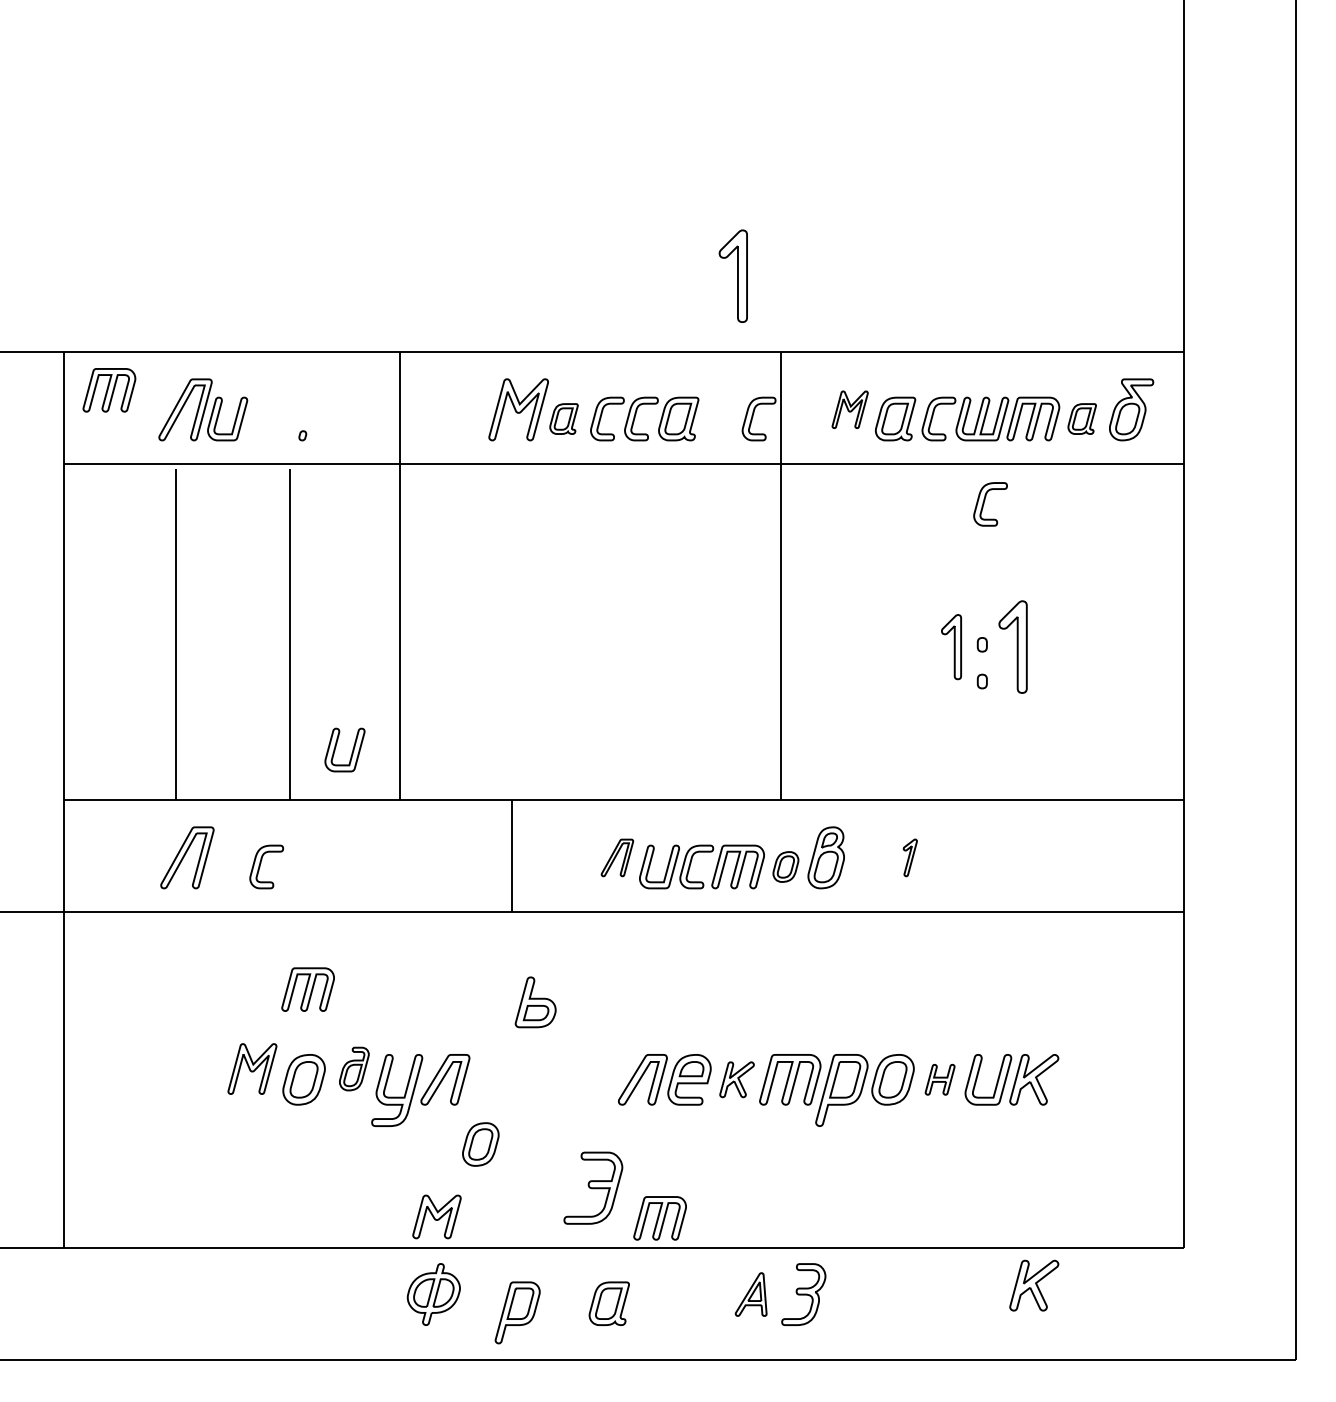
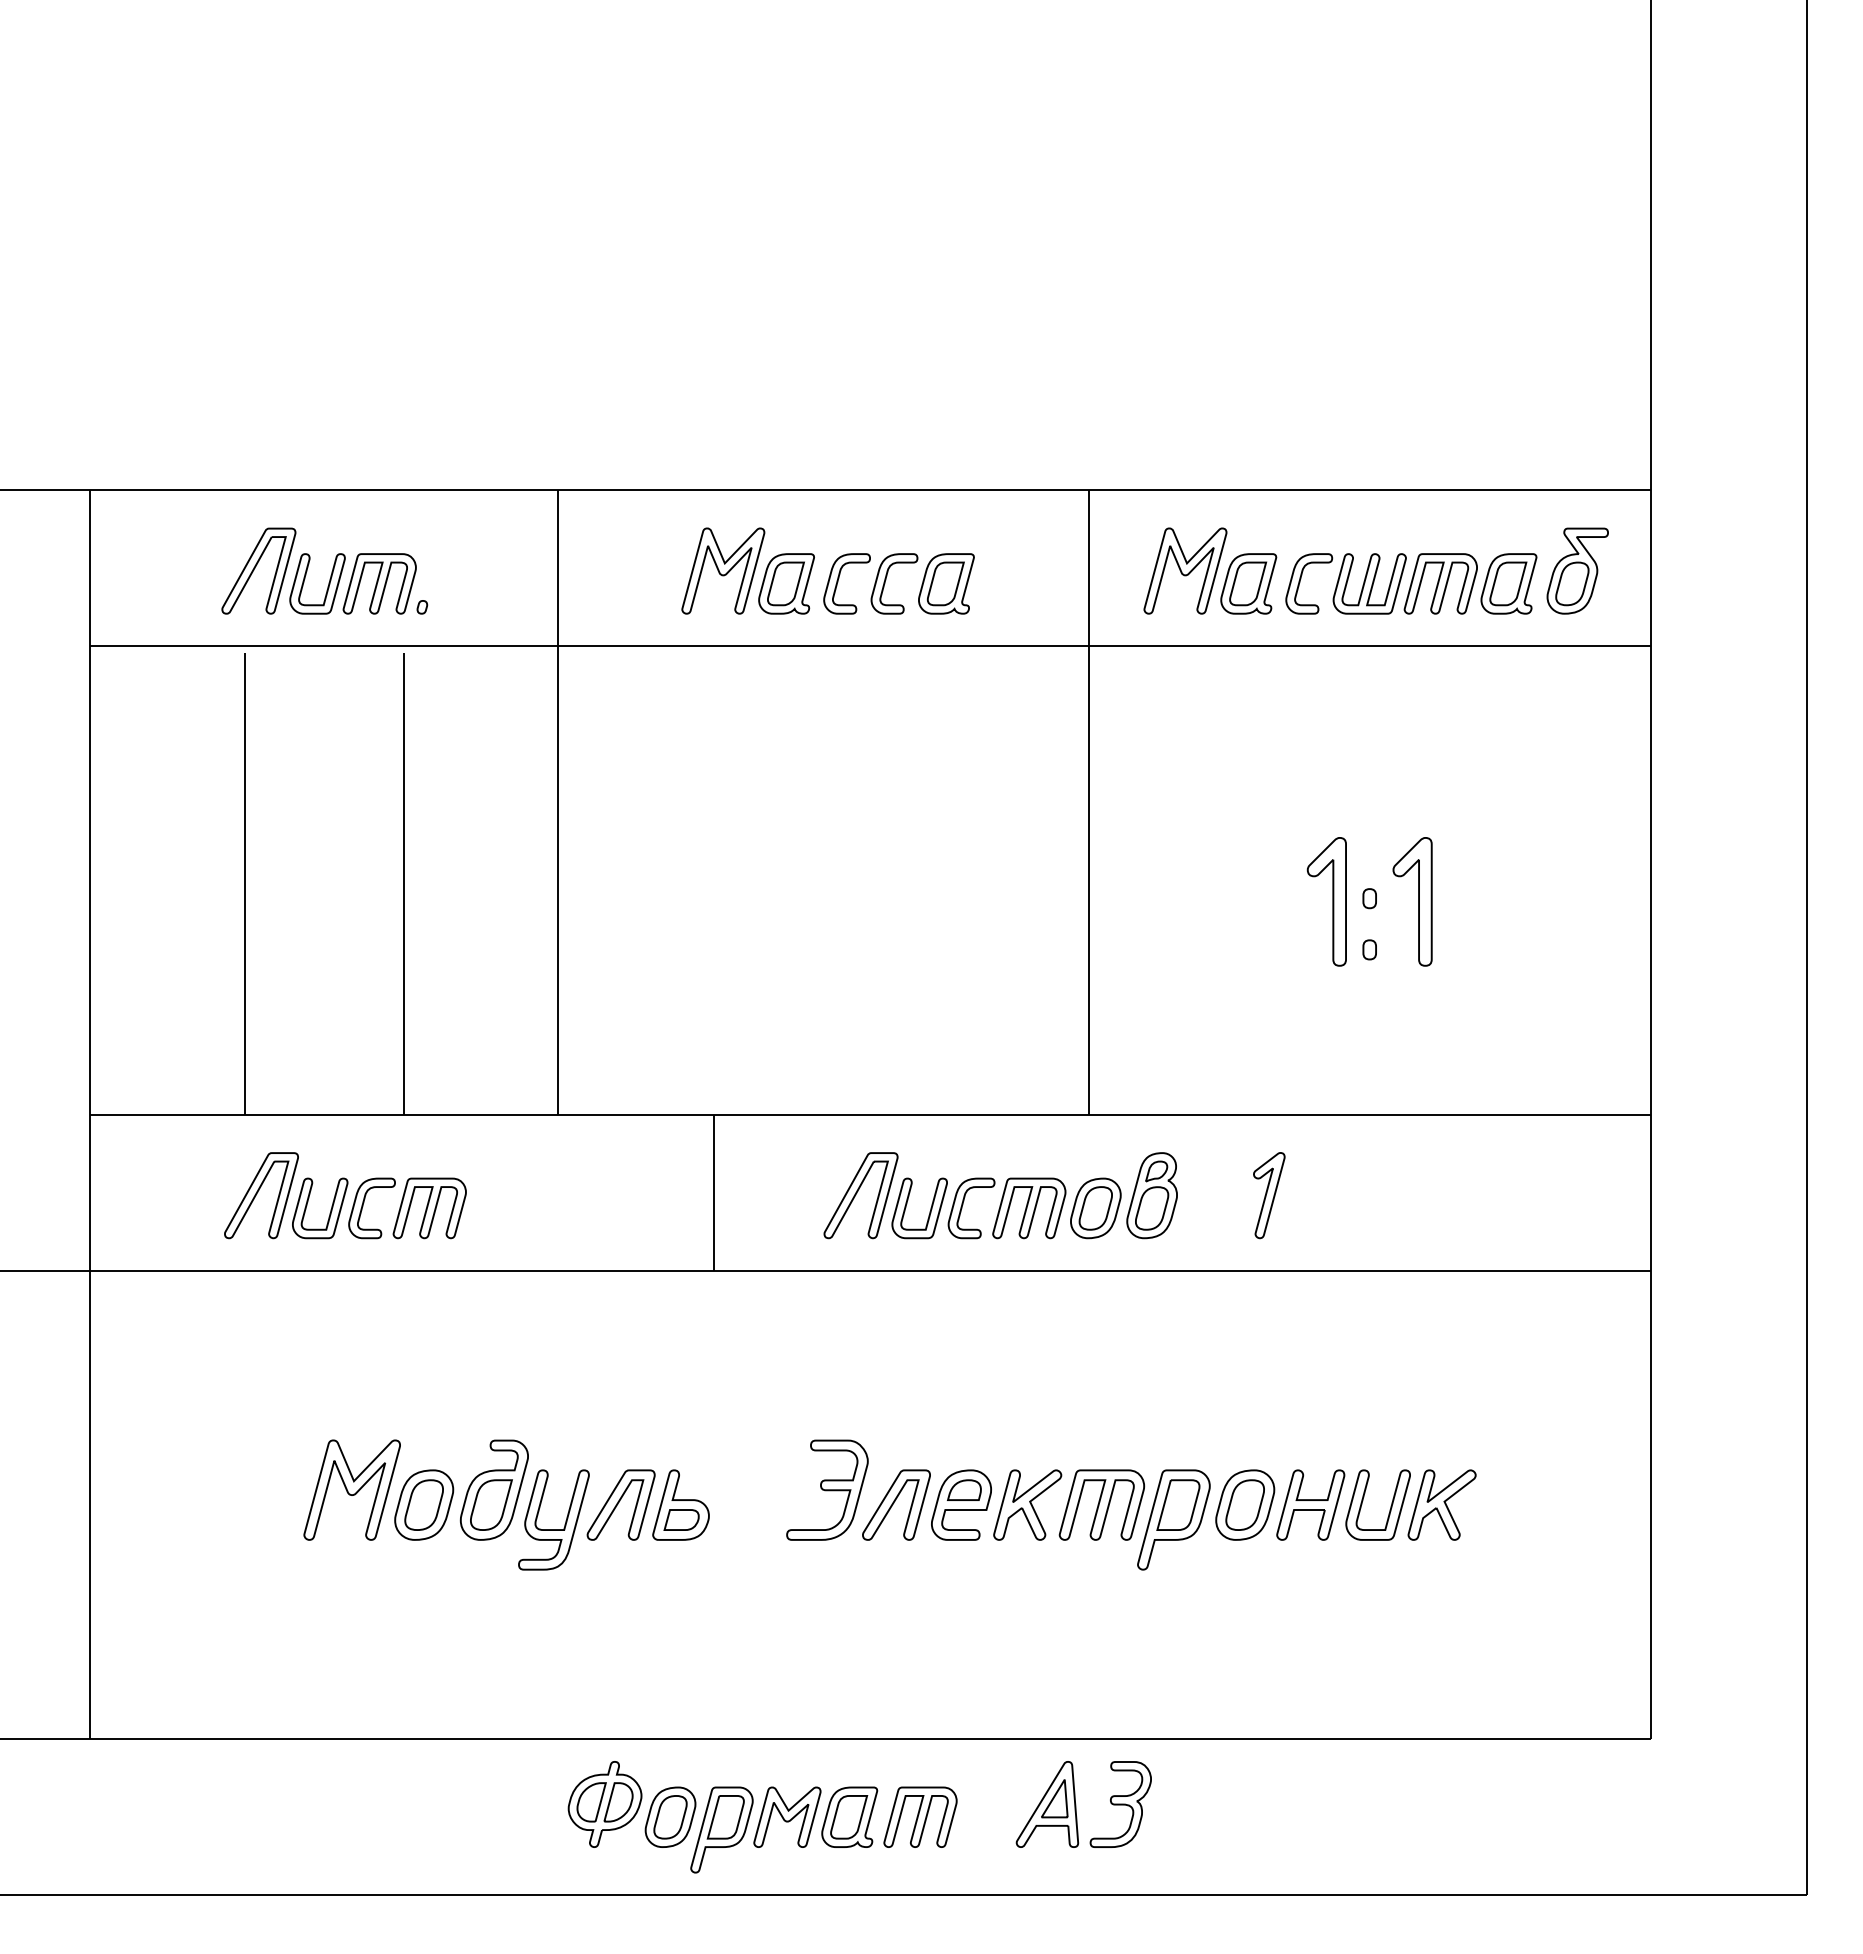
part: (733, 275) -> (1022, 384), removed
part: (109, 390) -> (379, 583), moved
part: (850, 409) -> (1185, 570), size x1.67
part: (753, 416) -> (1050, 580), removed
part: (563, 418) -> (786, 583), size x1.43
part: (1081, 418) -> (1508, 583), size x1.43
part: (985, 501) -> (1373, 698), removed
part: (951, 646) -> (1326, 901), size x1.43
part: (352, 750) -> (330, 1209), moved
part: (617, 857) -> (860, 1195), size x1.67
part: (910, 857) -> (1269, 1195), size x1.67
part: (785, 867) -> (1095, 1208), size x1.43
part: (307, 989) -> (429, 1208), moved
part: (535, 1001) -> (680, 1504), moved
part: (251, 1068) -> (351, 1489), size x1.43
part: (353, 1068) -> (493, 1489), size x1.67
part: (736, 1079) -> (1027, 1504), size x1.43
part: (939, 1079) -> (1310, 1504), size x1.67
part: (480, 1143) -> (670, 1816), moved
part: (593, 1187) -> (827, 1489), moved
part: (437, 1216) -> (787, 1816), moved
part: (660, 1217) -> (920, 1816), moved
part: (1033, 1285) -> (1441, 1791), removed
part: (751, 1294) -> (1047, 1804), size x1.43

